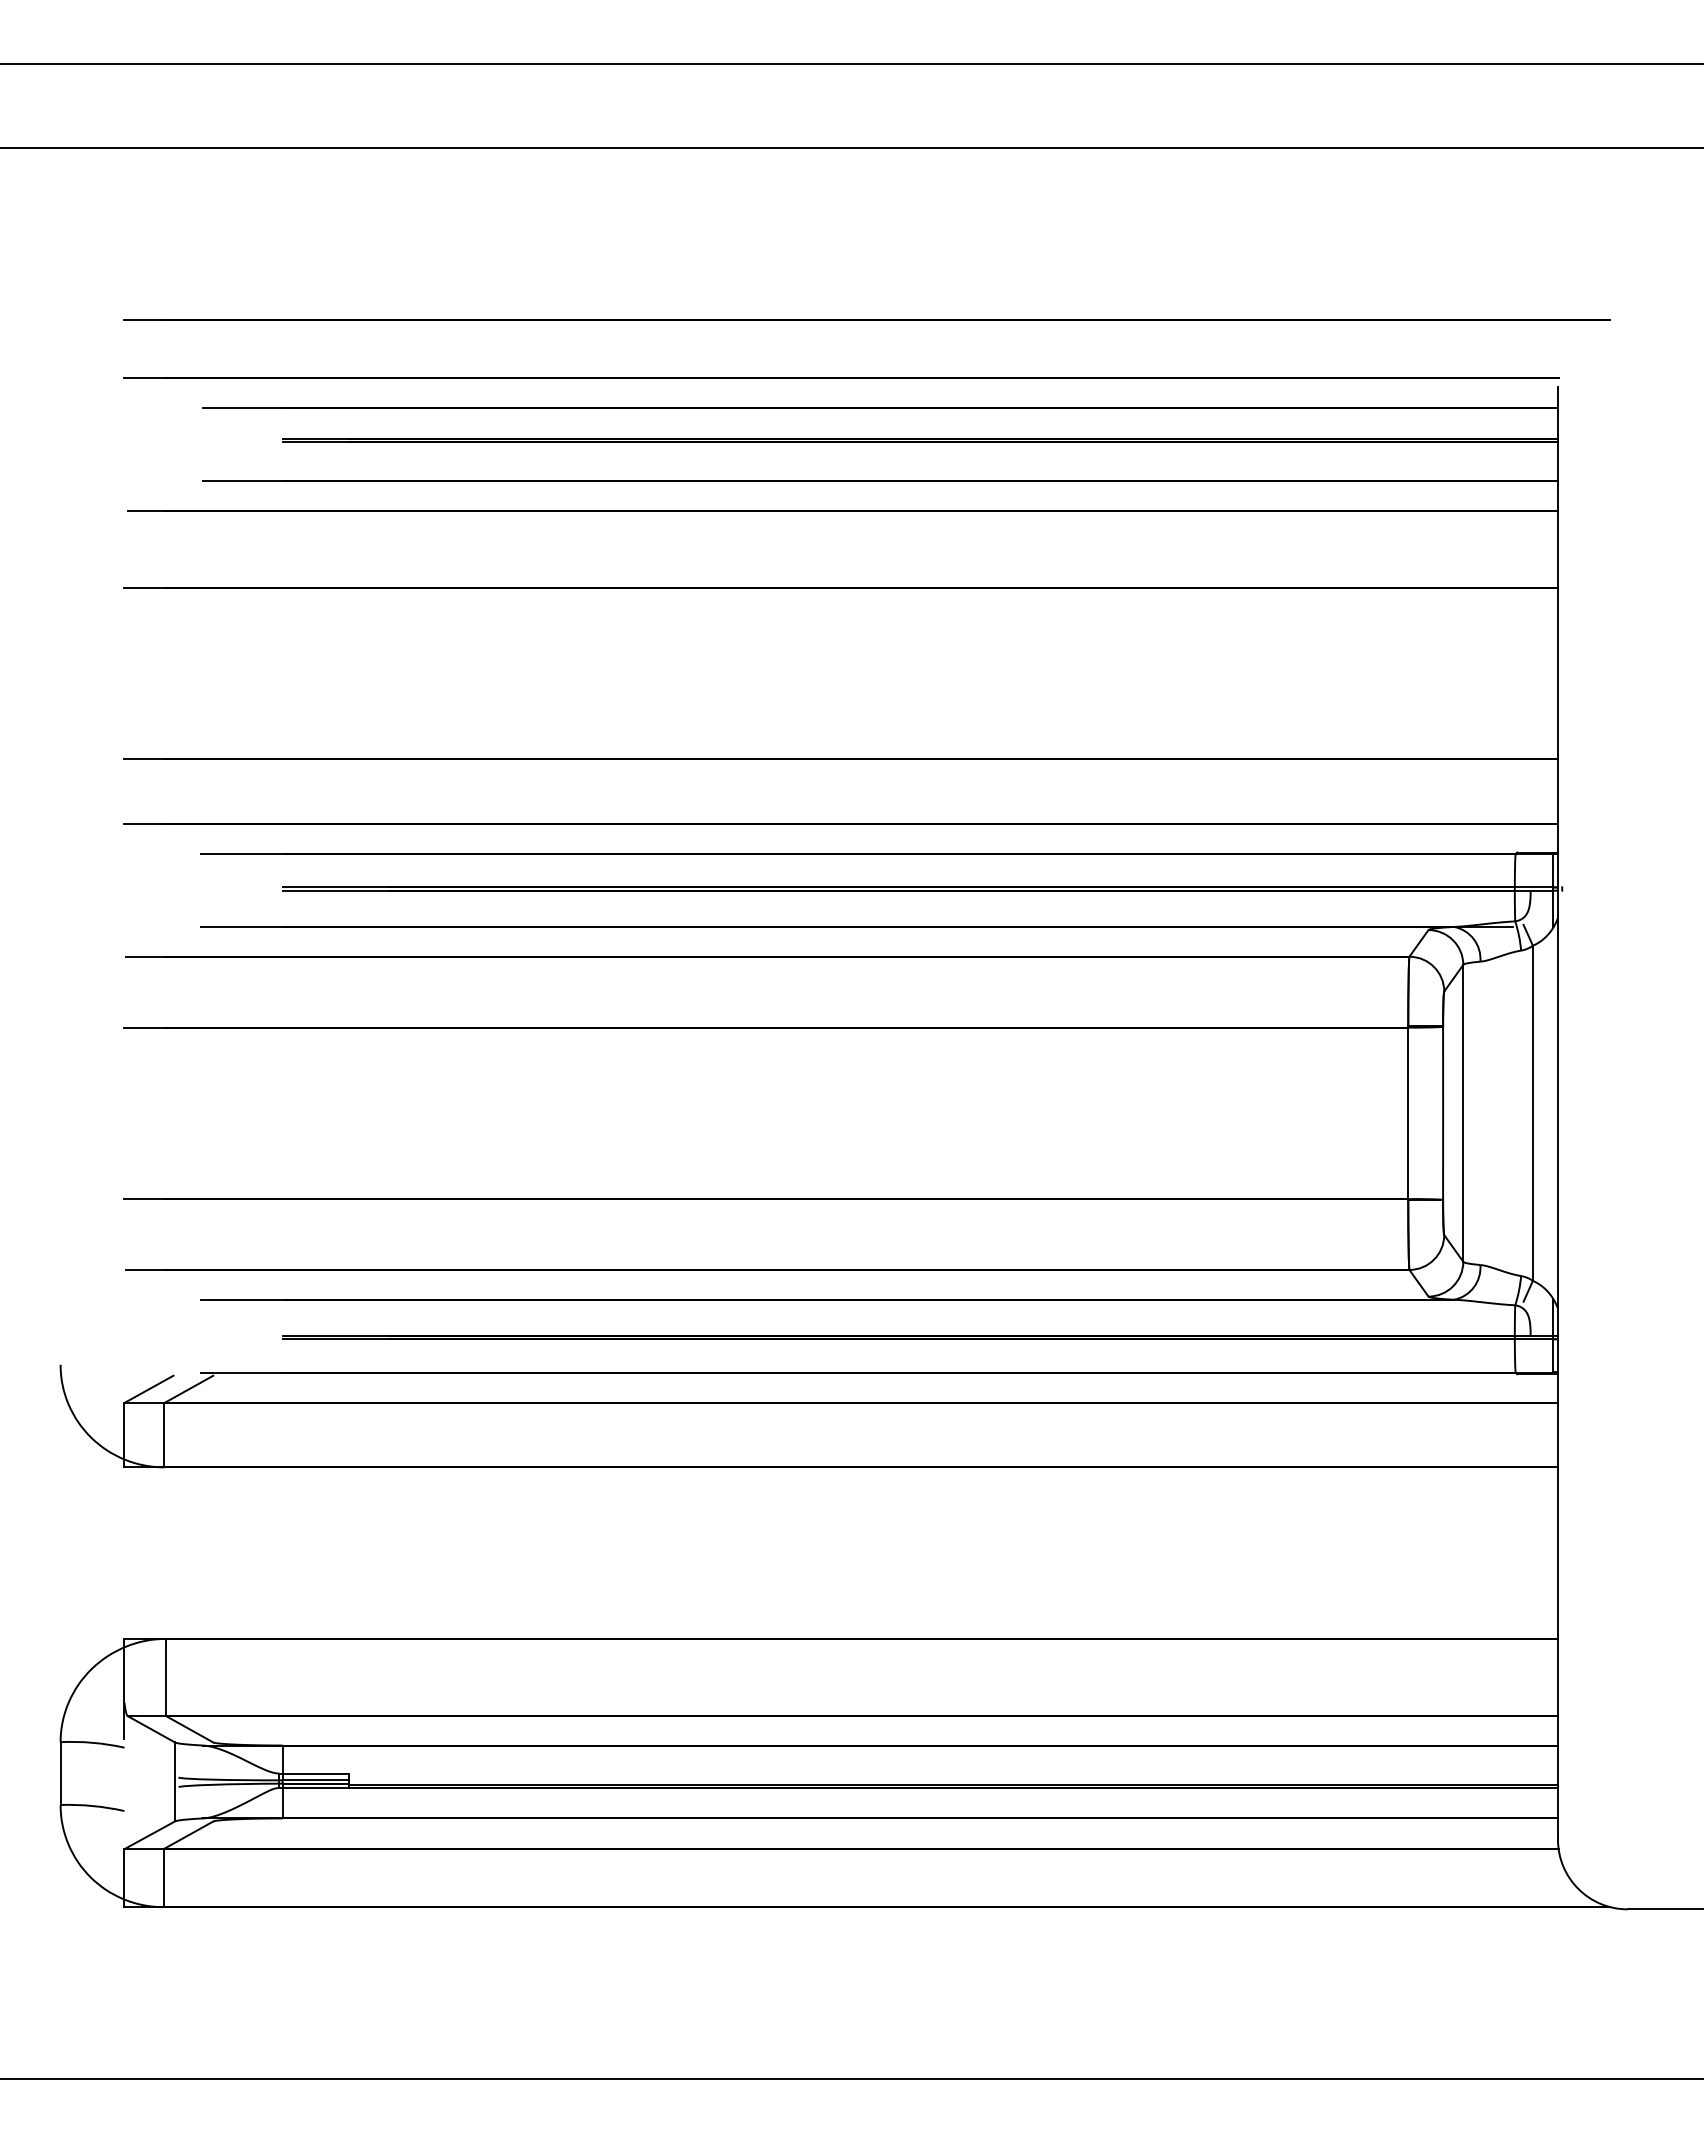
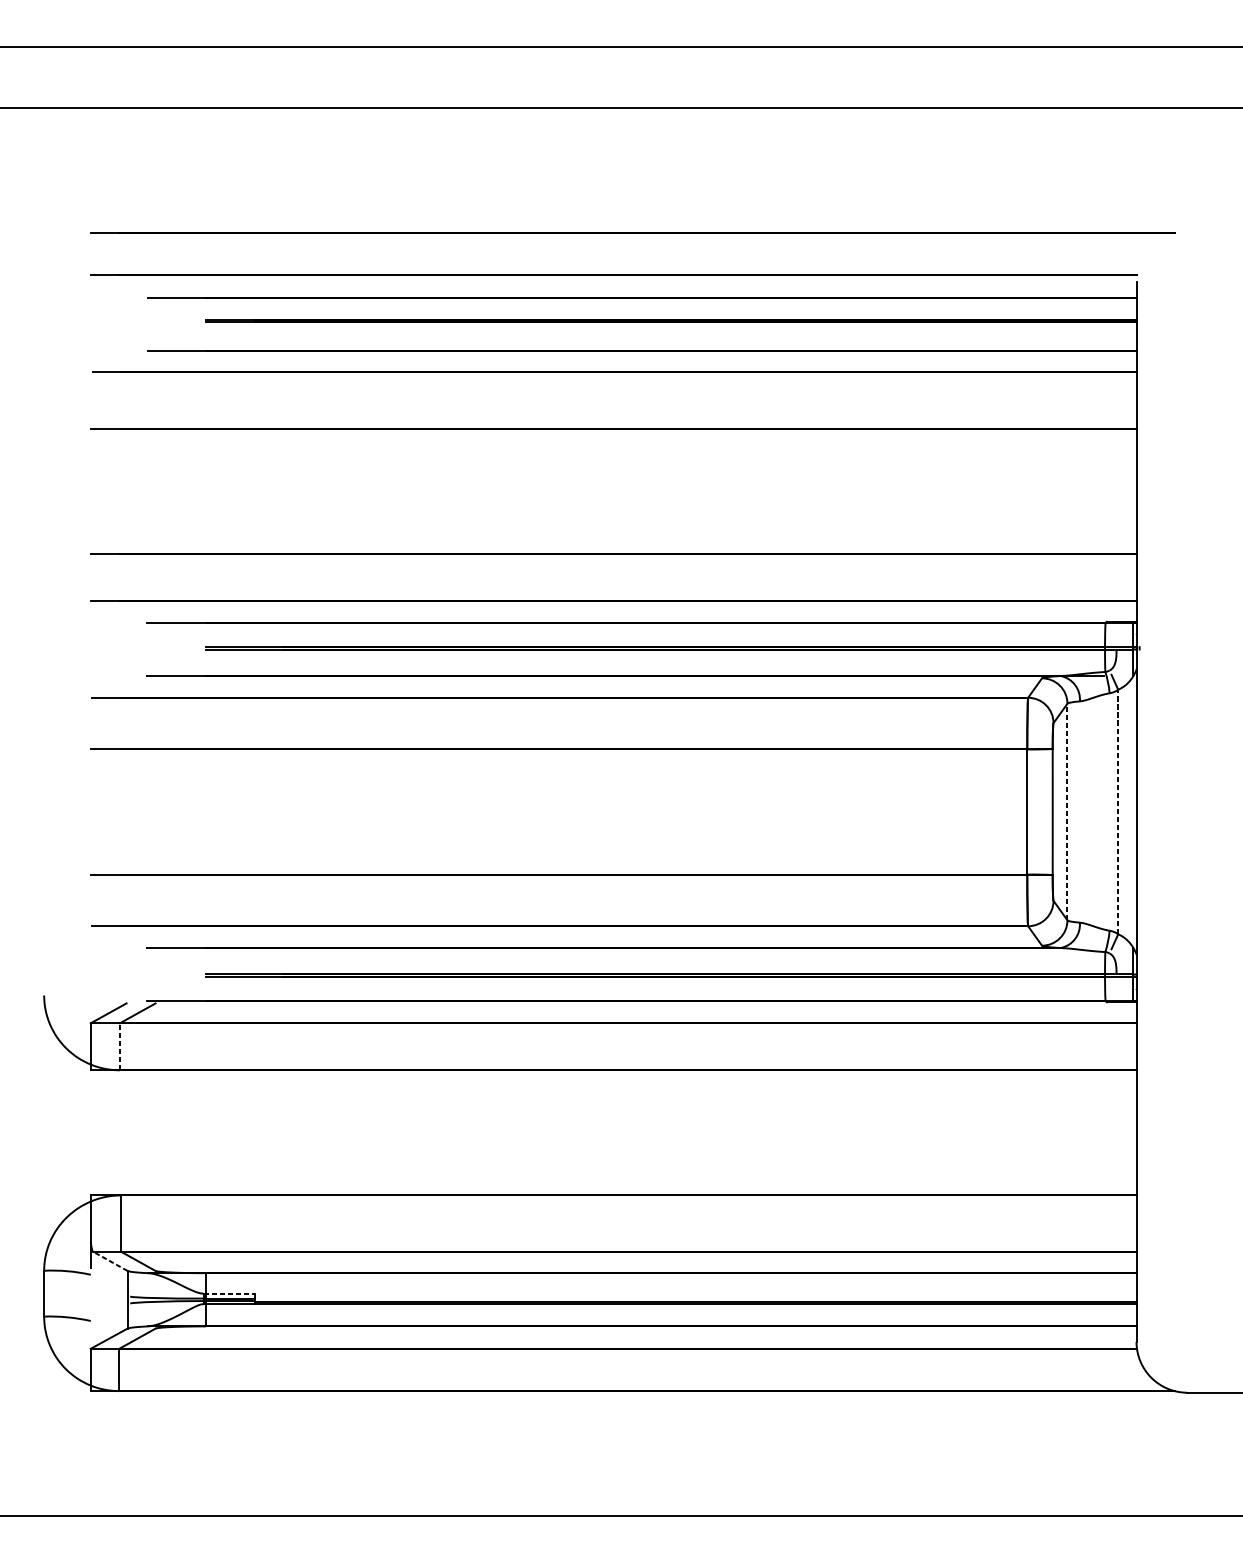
line: (1463, 1112) -> (1067, 811), solid -> dashed
line: (1532, 1113) -> (1117, 812), solid -> dashed
line: (164, 1434) -> (119, 1046), solid -> dashed
line: (150, 1729) -> (109, 1261), solid -> dashed
line: (314, 1773) -> (229, 1293), solid -> dashed

